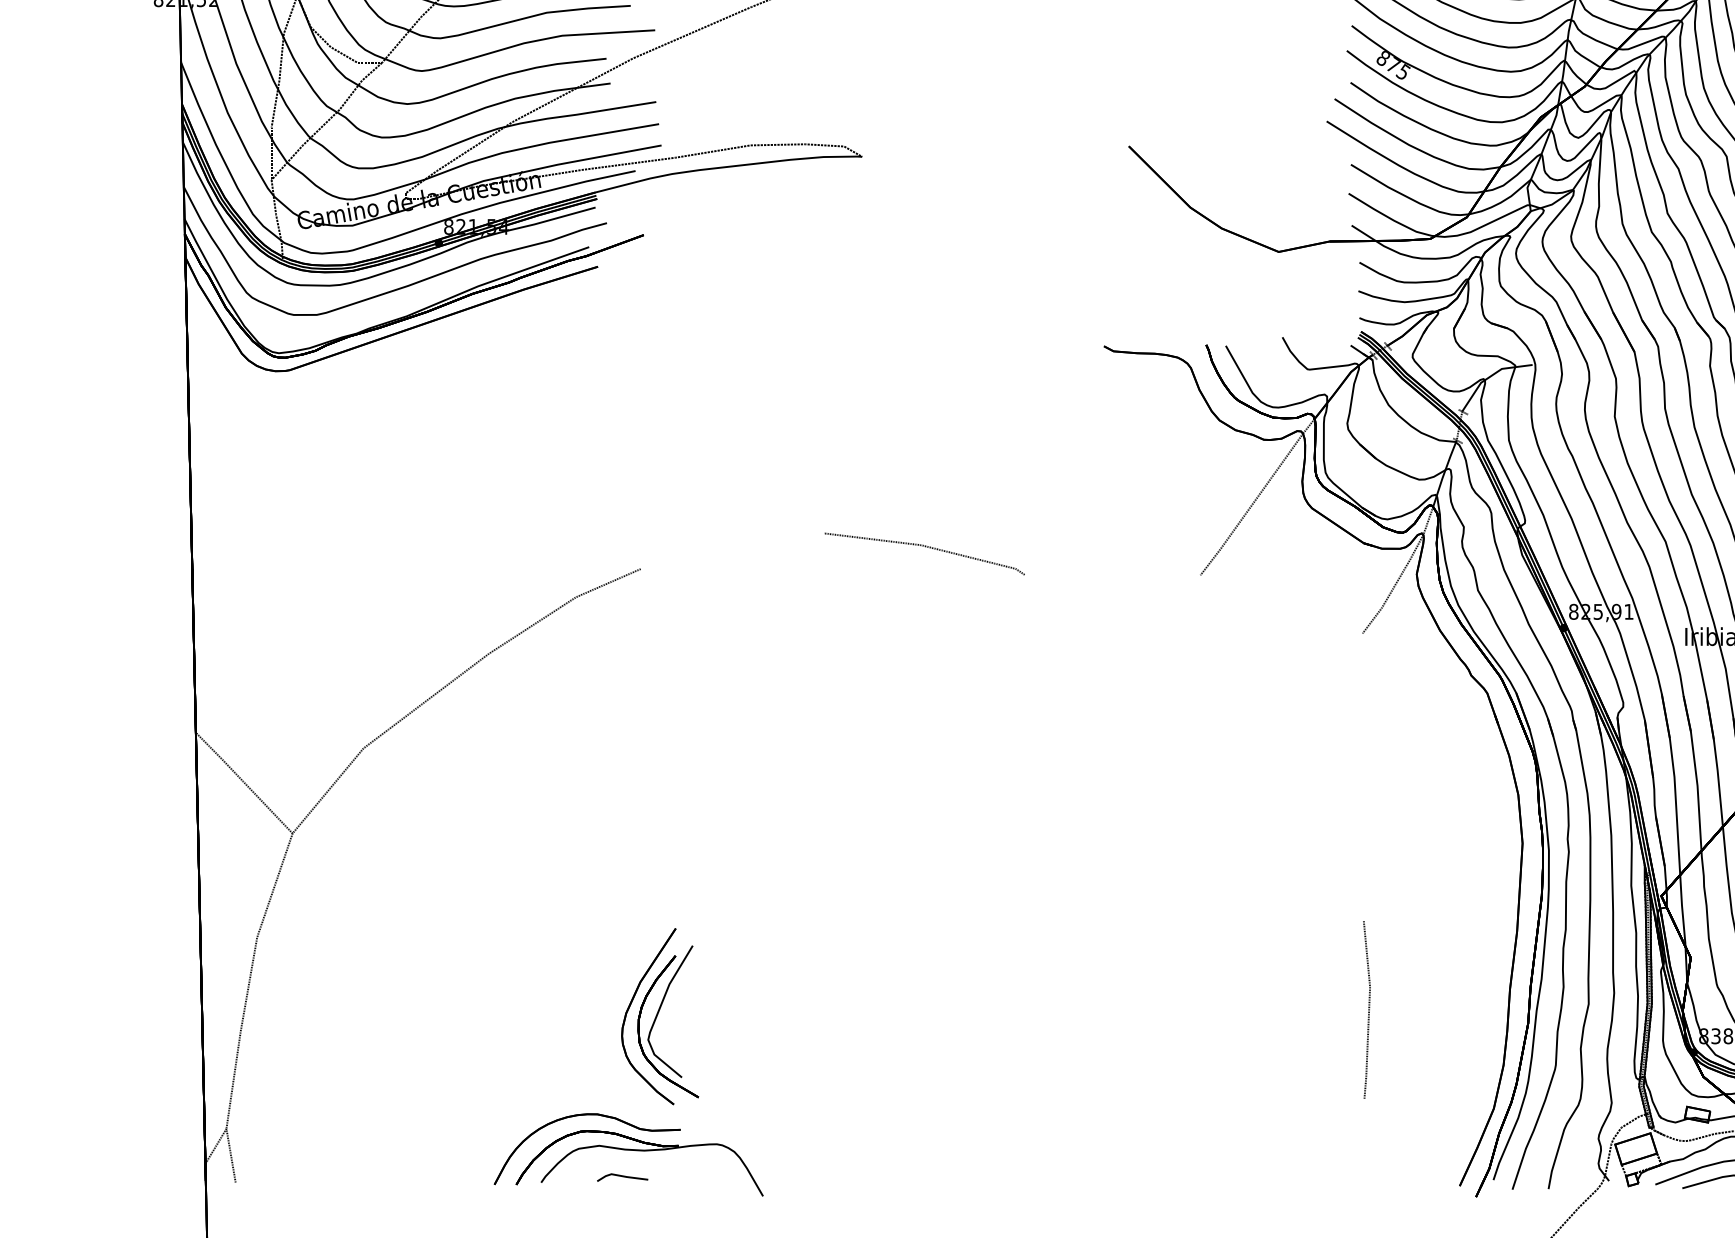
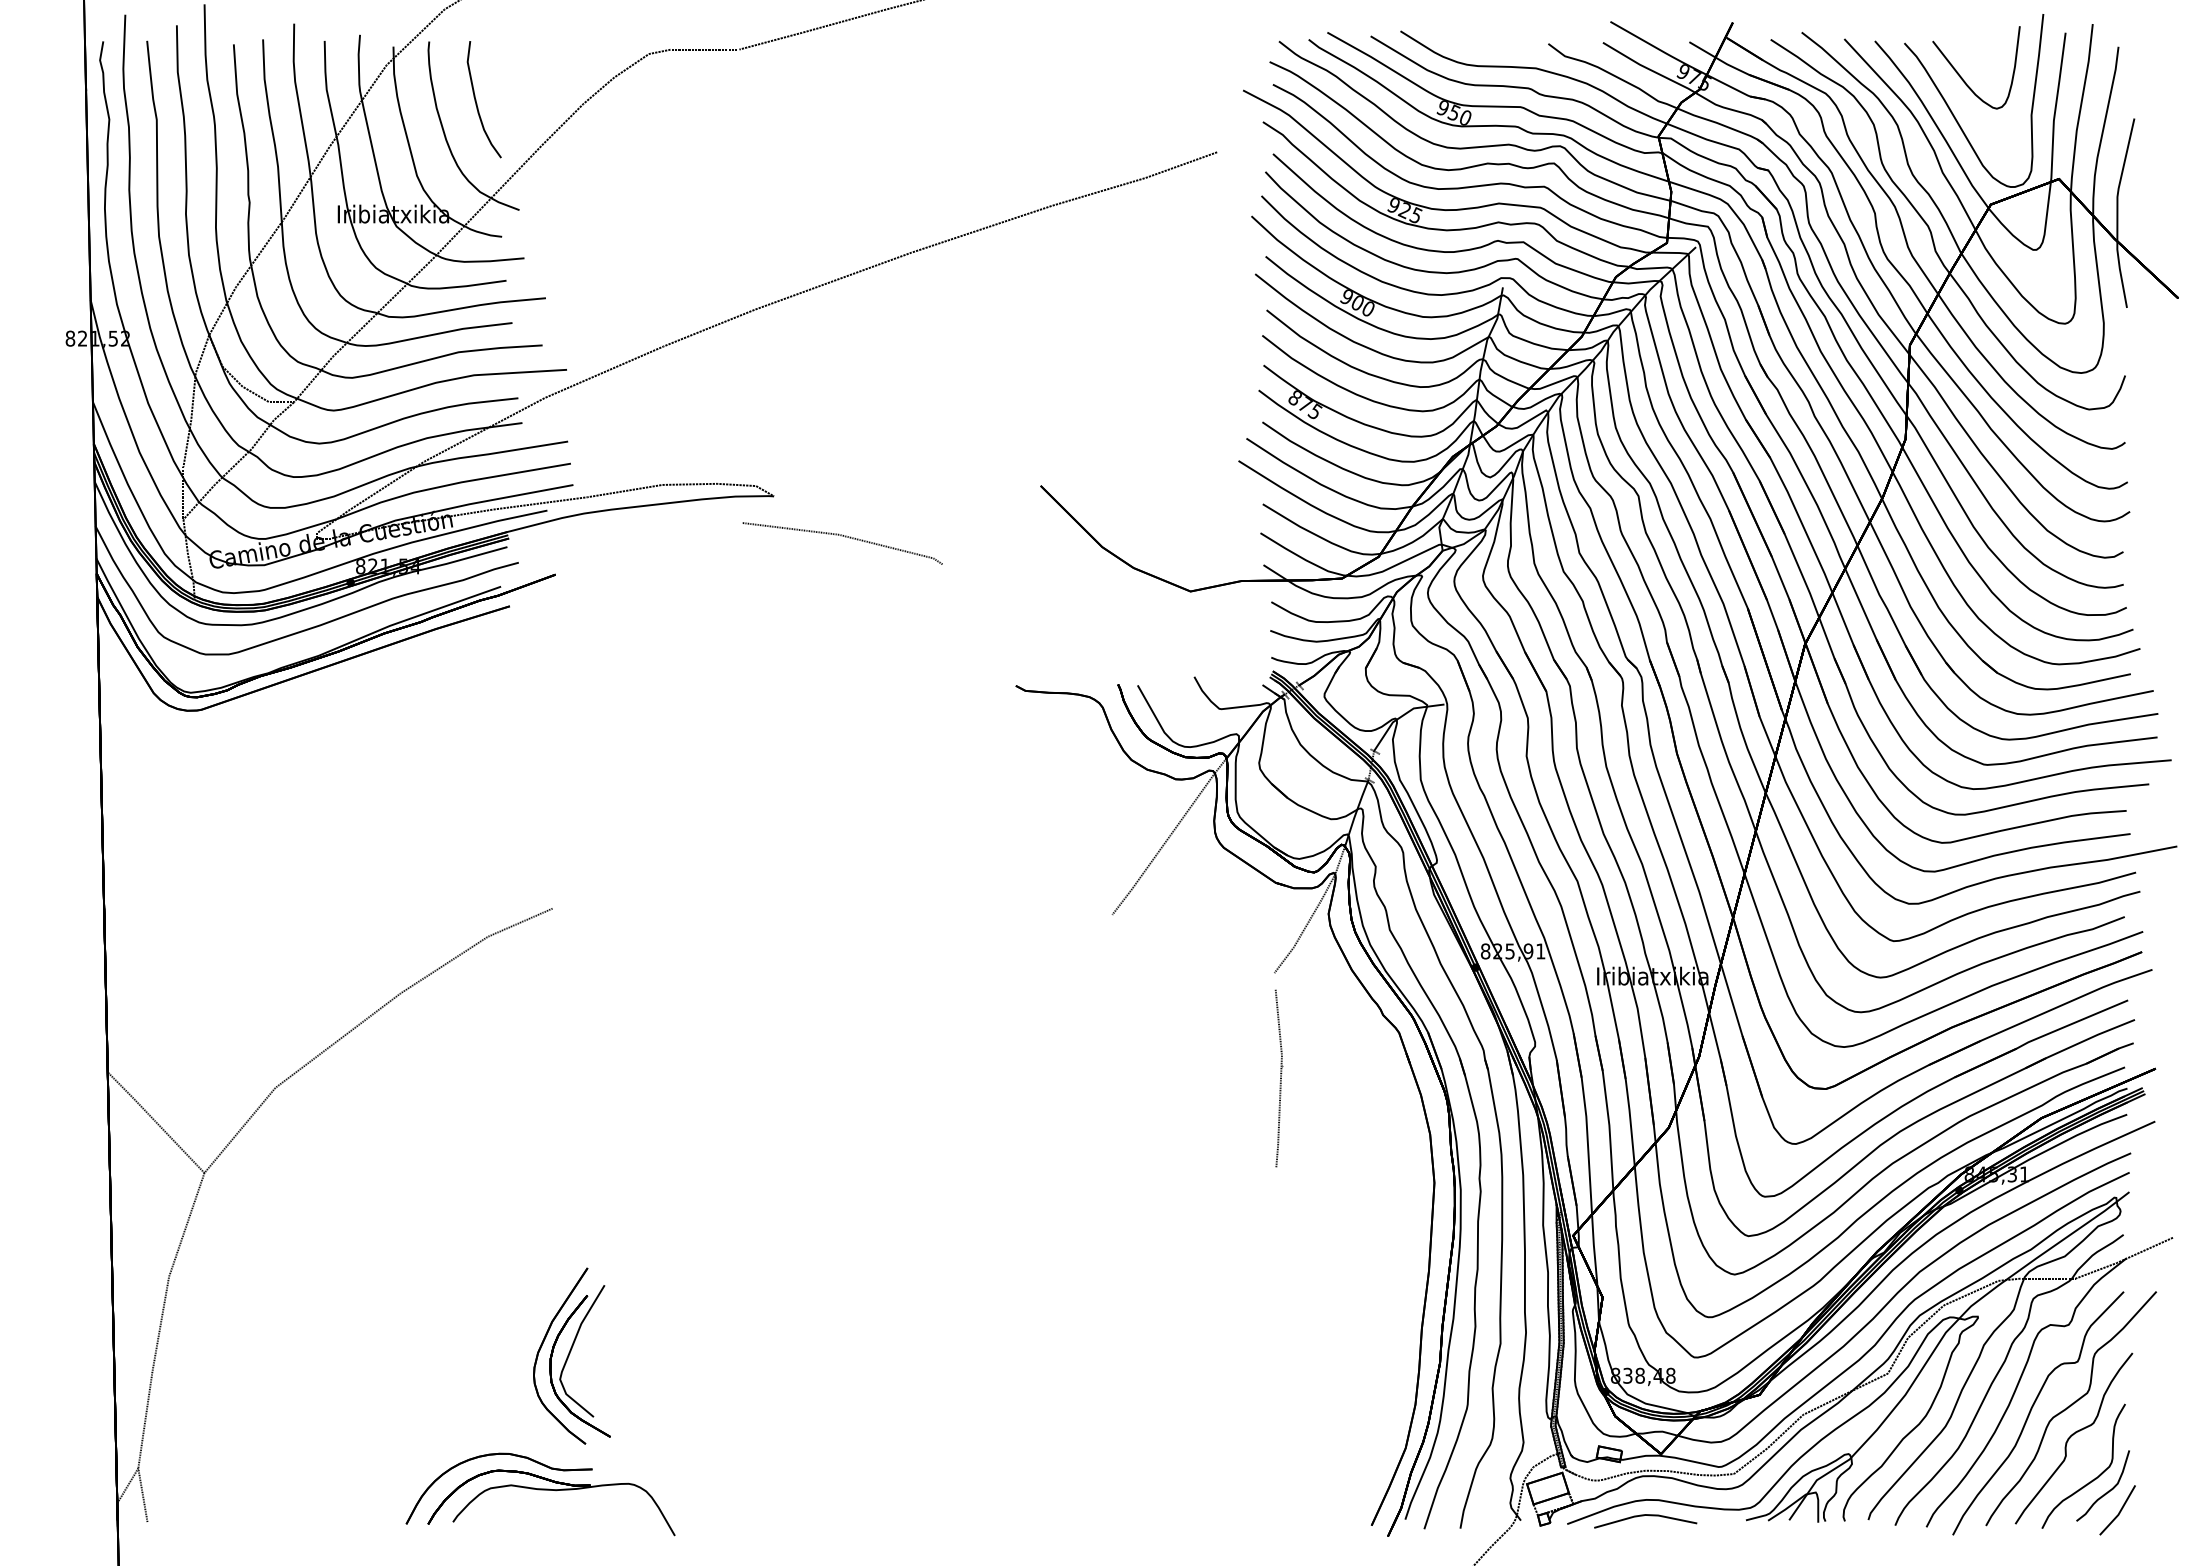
curve: (927, 547) -> (845, 537), moved
curve: (1368, 1009) -> (1280, 1078), moved
part: (622, 1176) -> (534, 1516), removed

